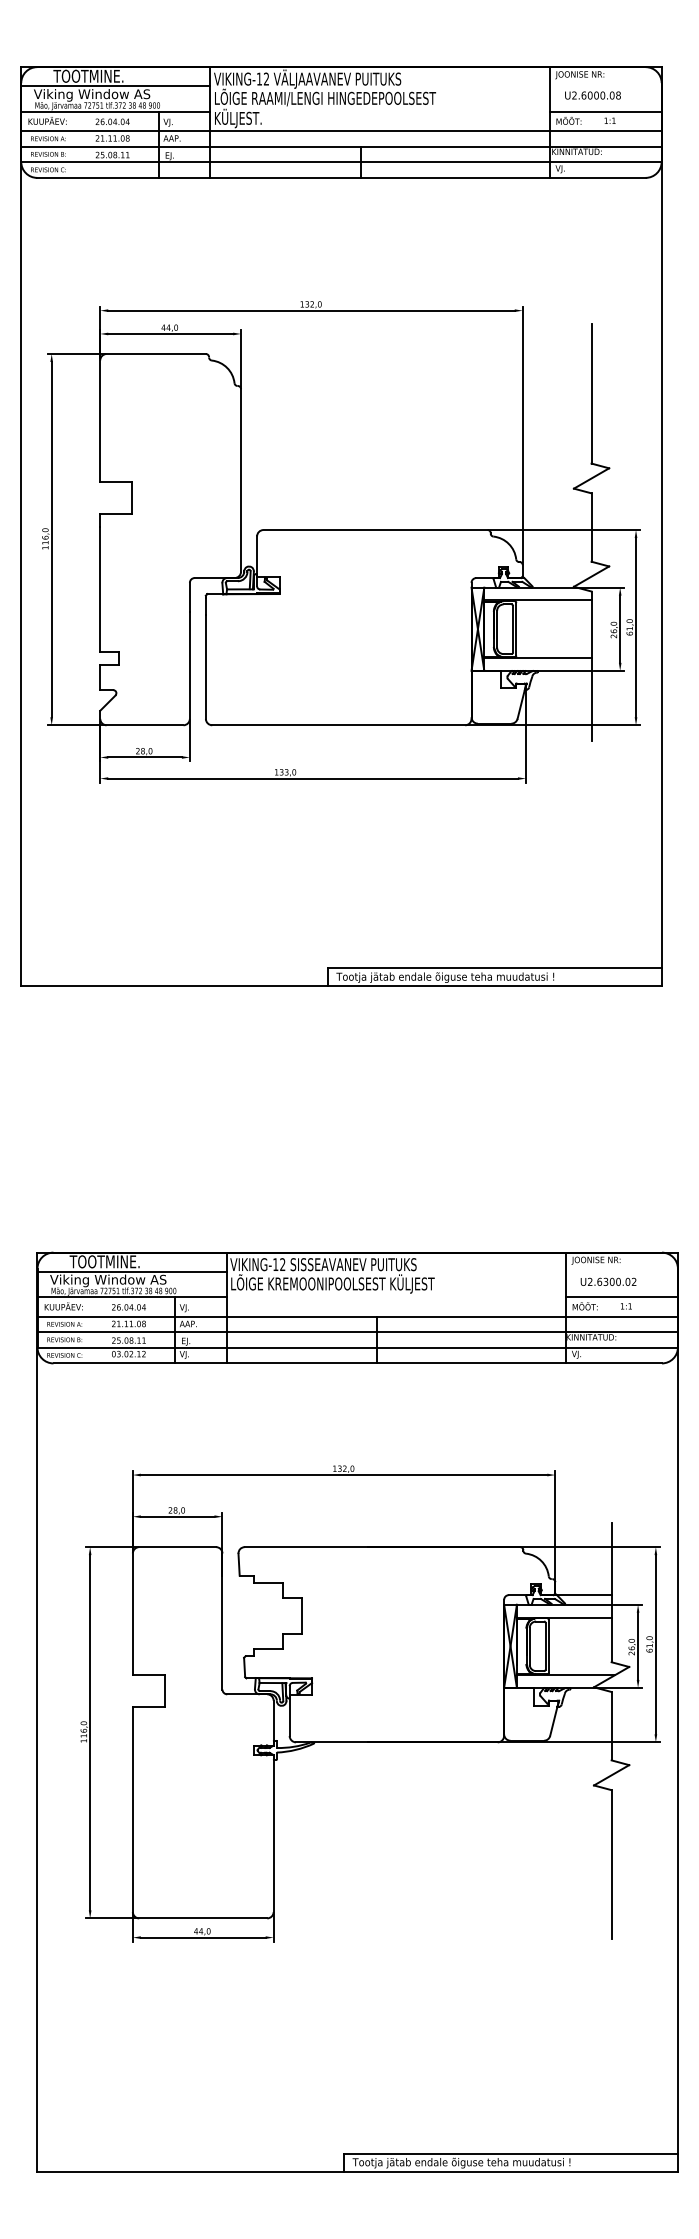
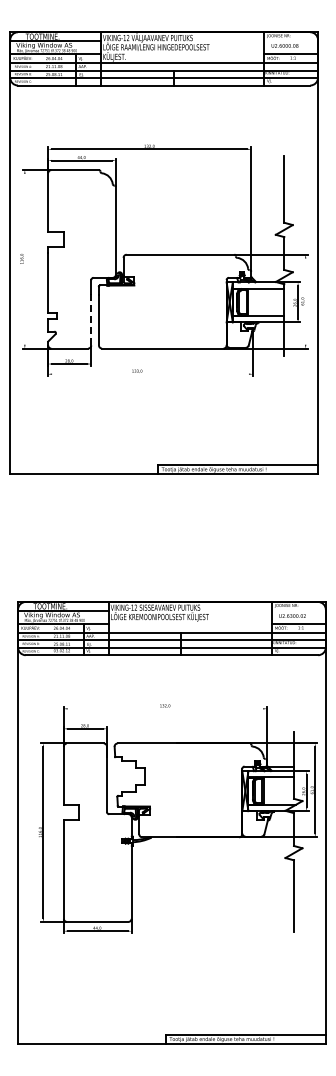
line: (50, 537) -> (24, 258), removed
line: (635, 627) -> (305, 301), removed
line: (190, 664) -> (91, 319), solid -> dashed
line: (313, 779) -> (150, 374), removed
line: (344, 1474) -> (165, 708), removed

